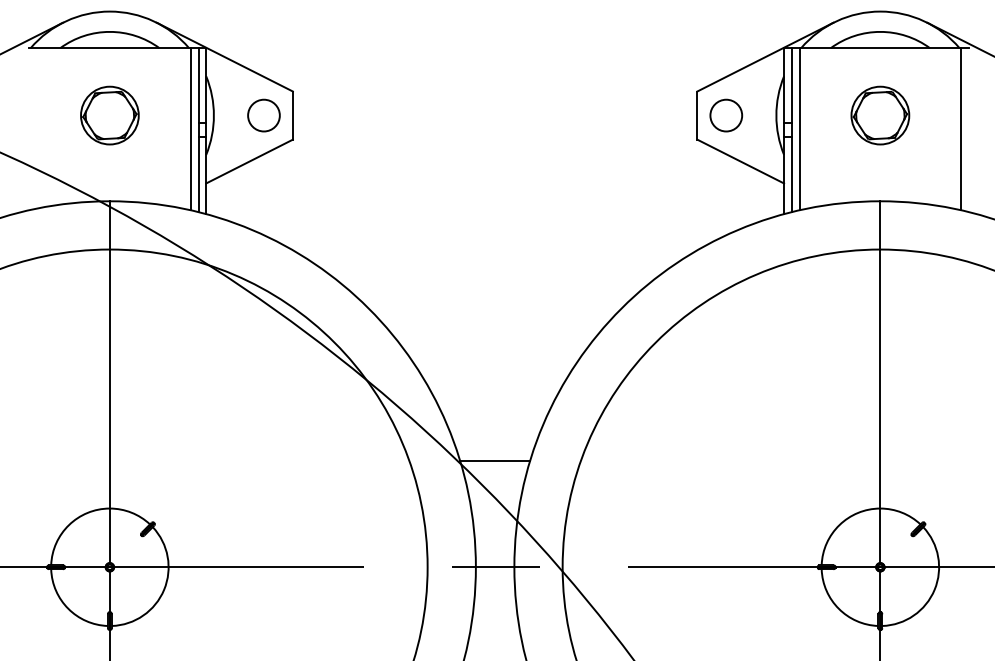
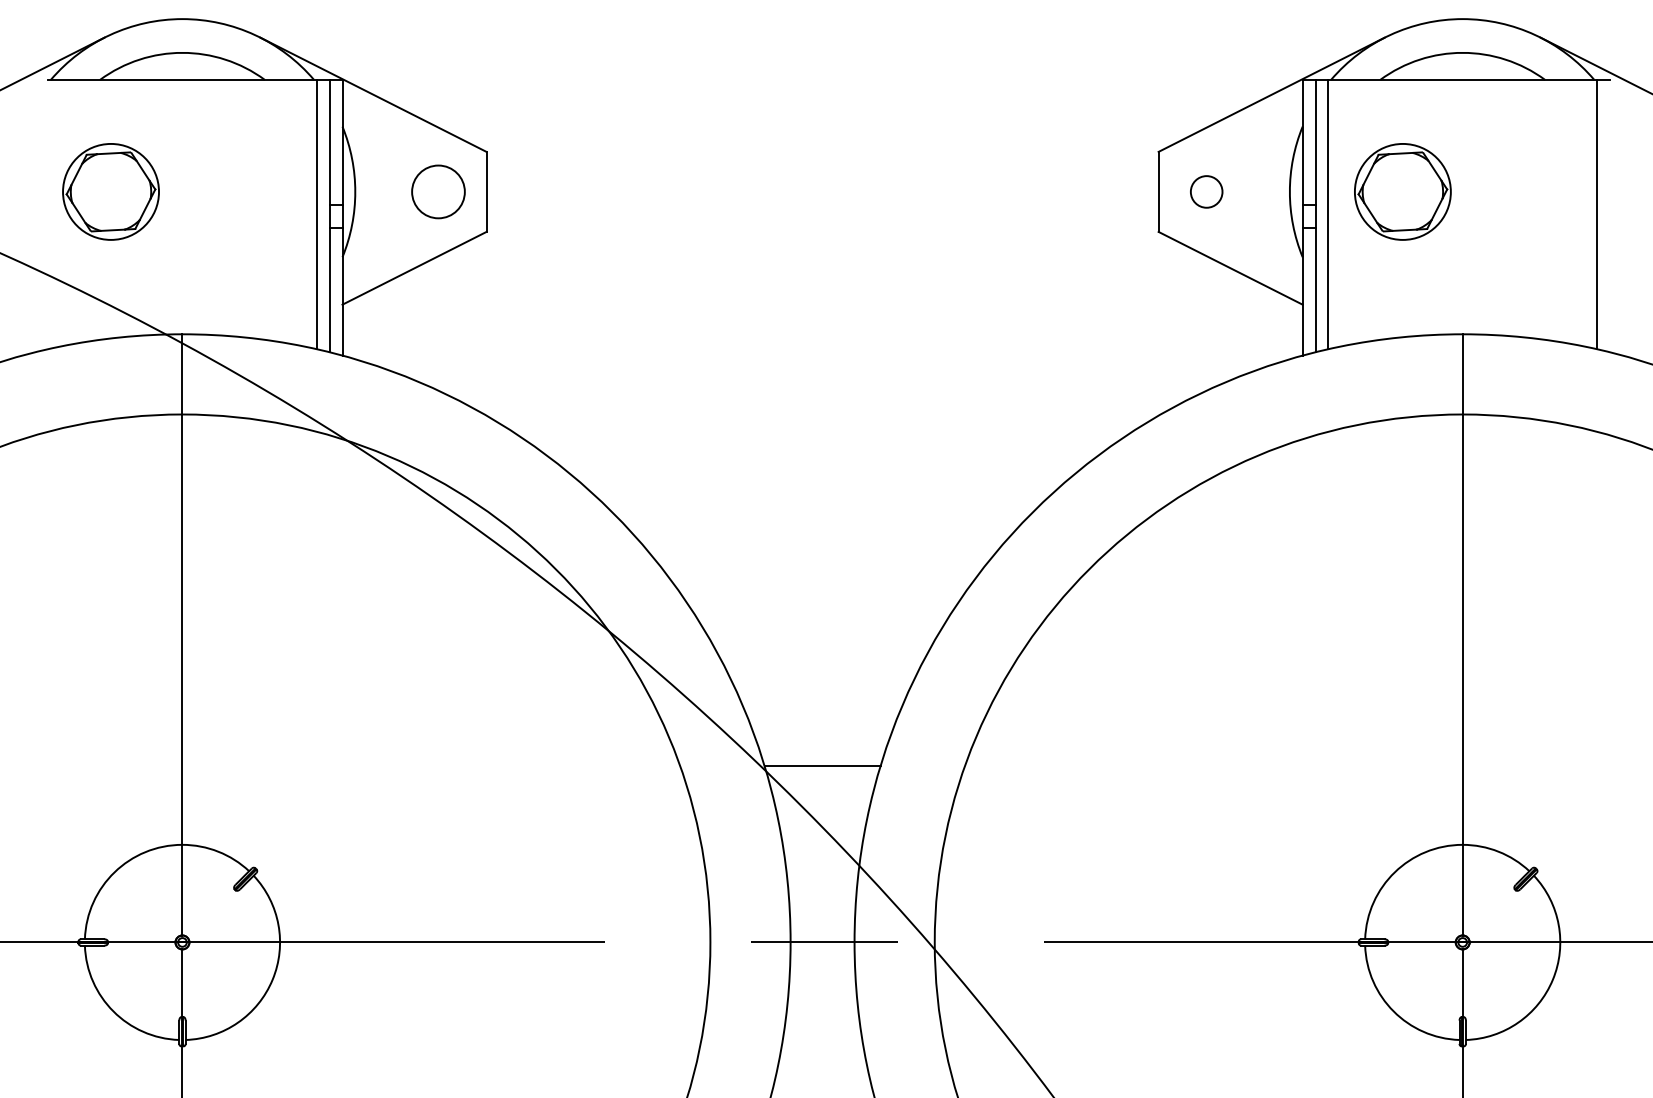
part: (109, 115) -> (110, 191), moved
circle: (726, 115) -> (1207, 191), size x0.6
part: (880, 115) -> (1403, 191), moved

